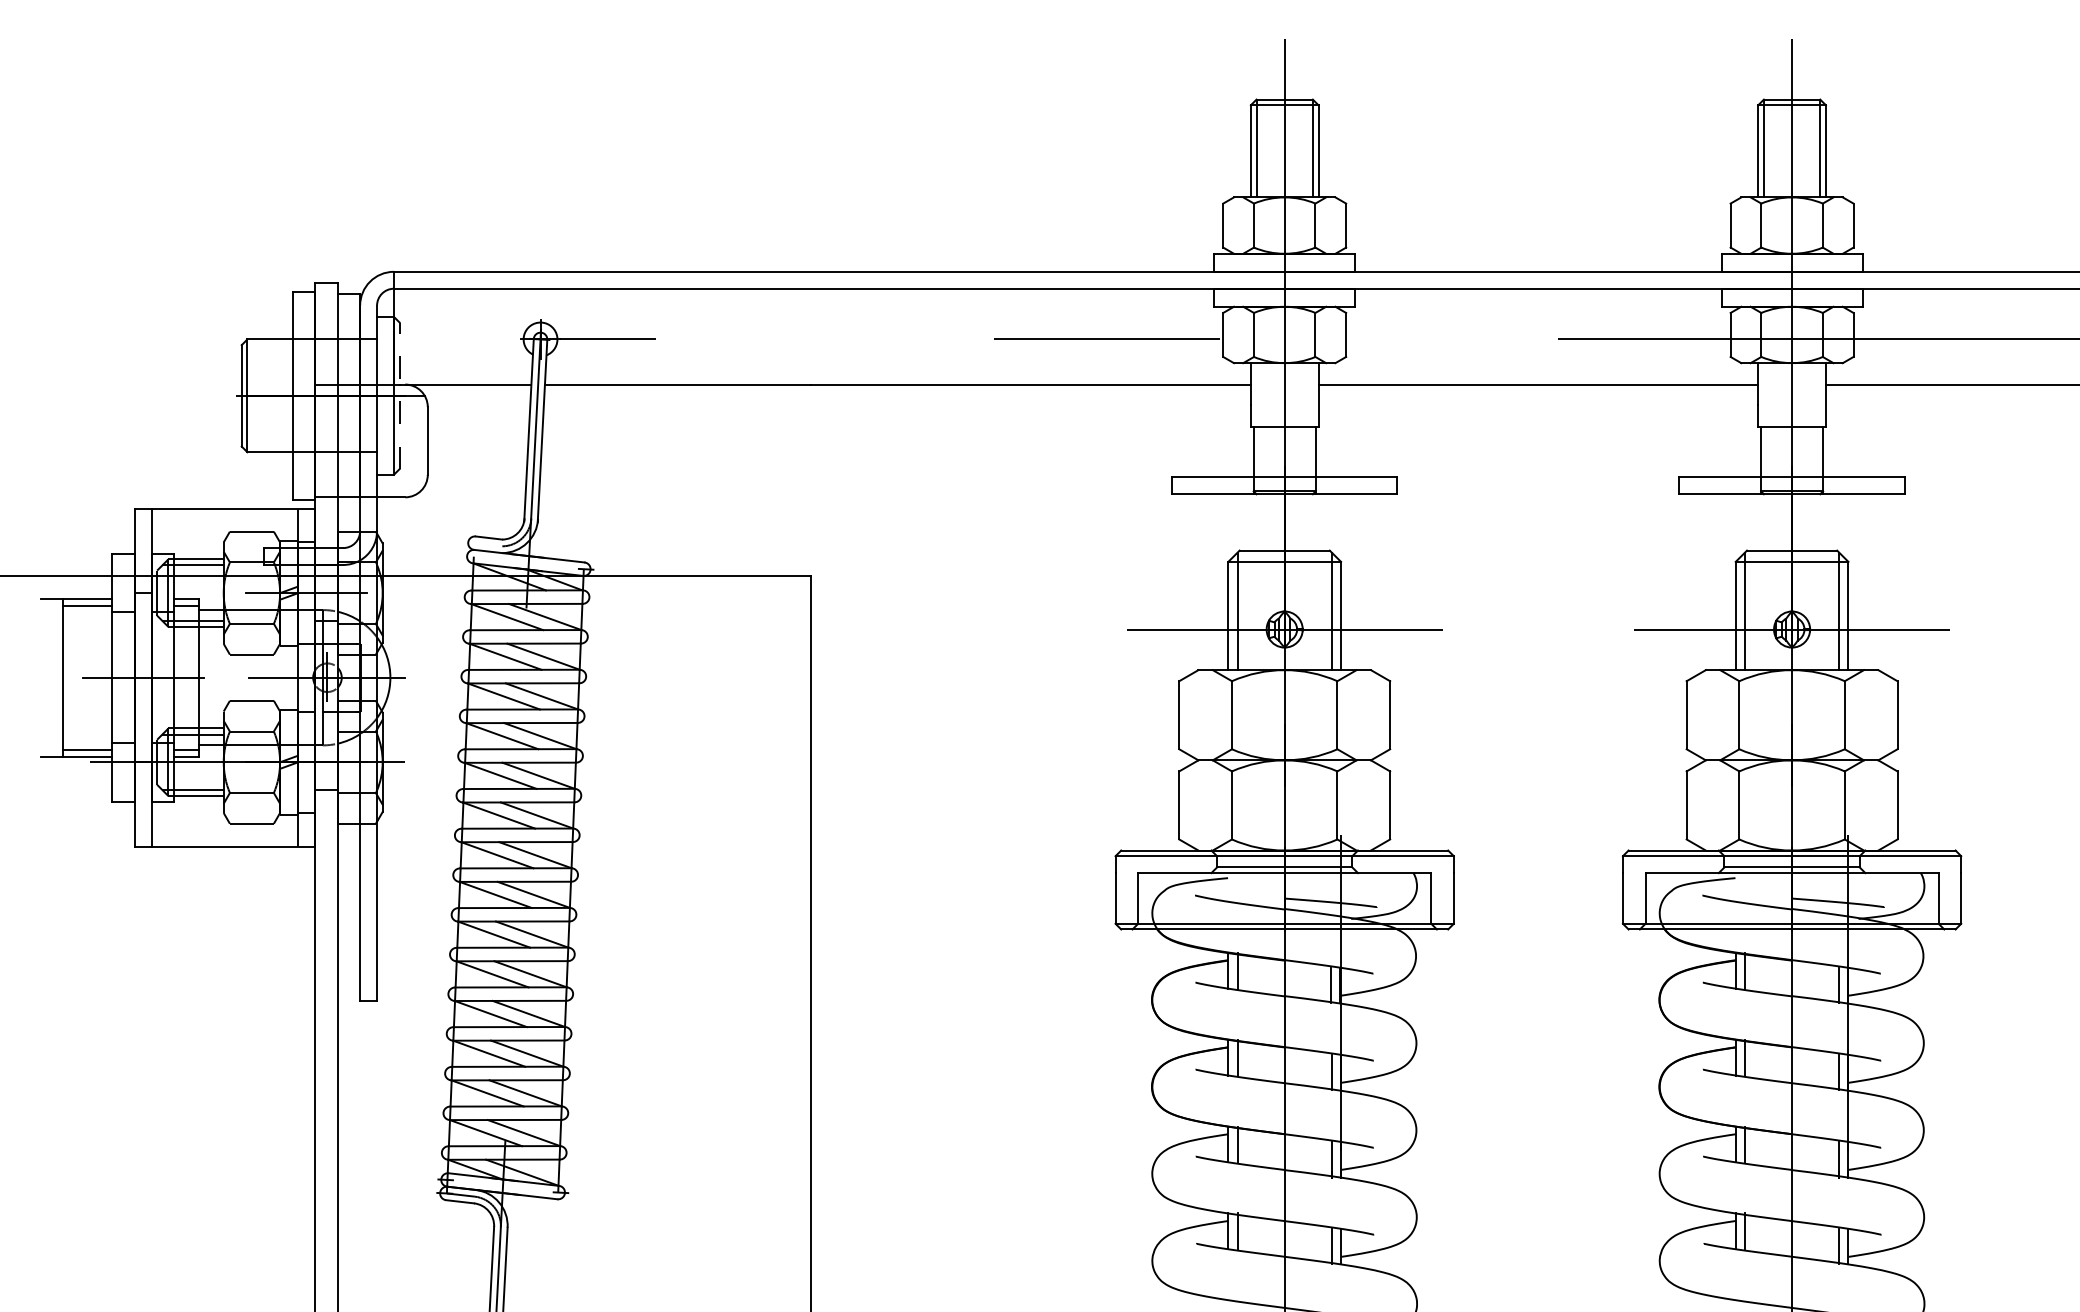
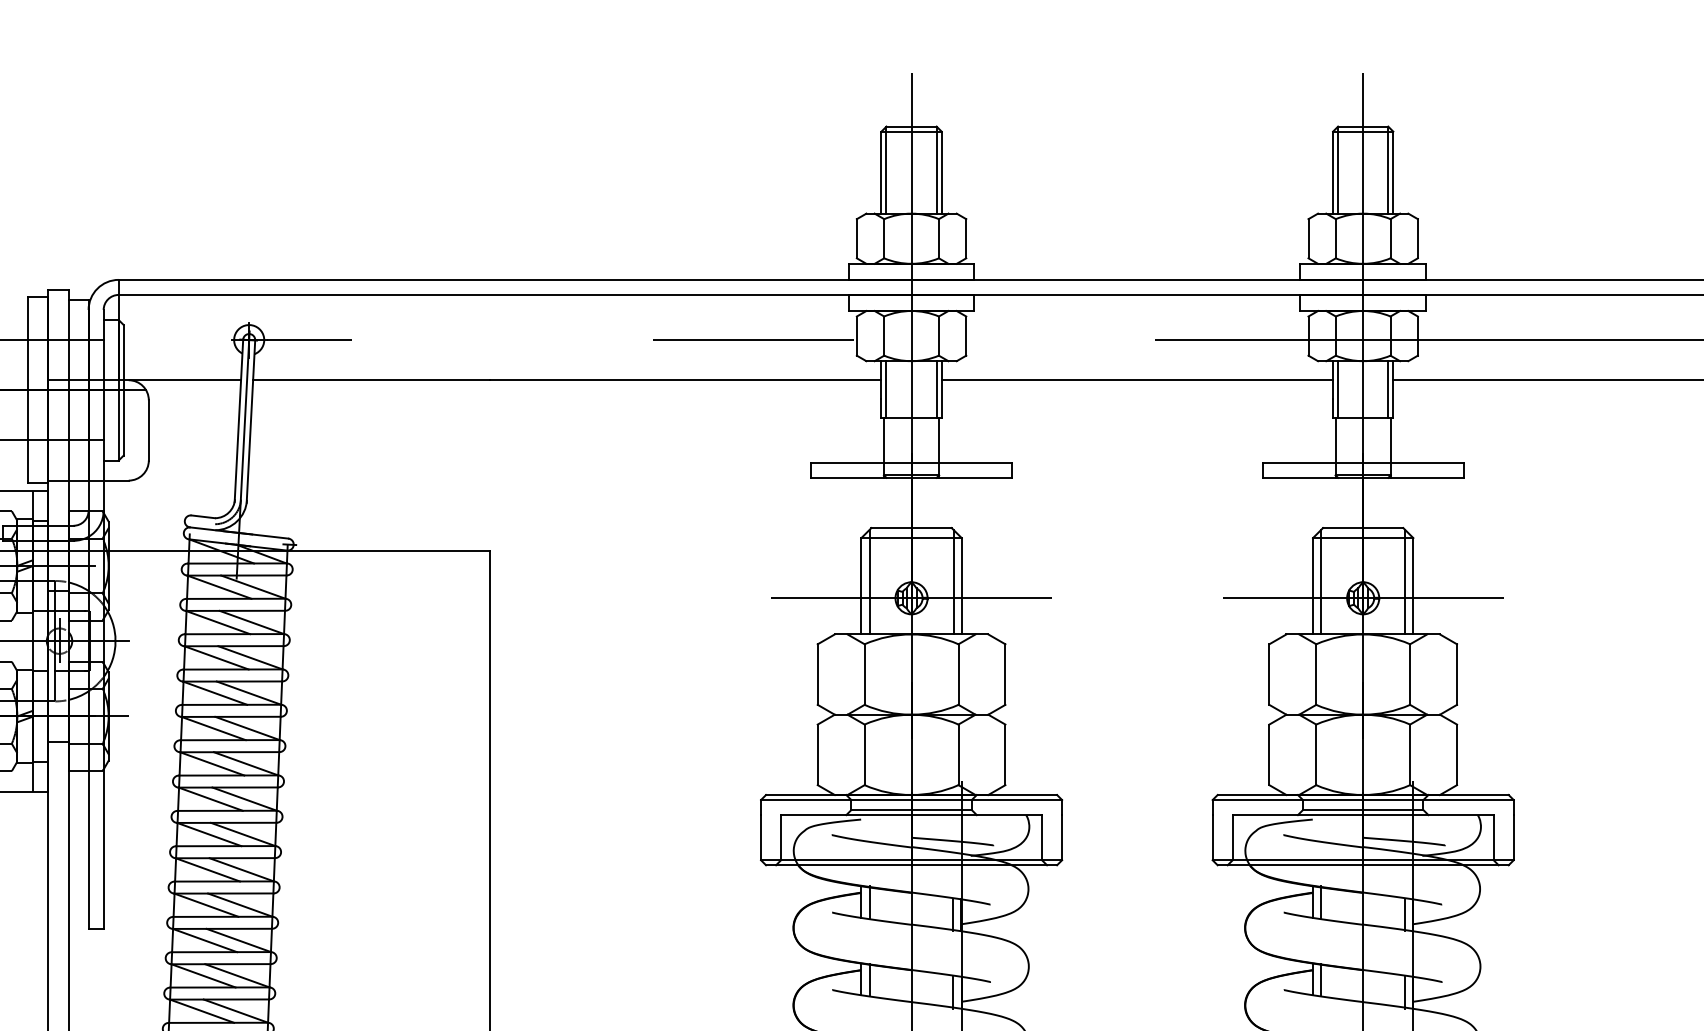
line: (1256, 394) -> (886, 389), added
line: (1312, 394) -> (936, 389), added
line: (1763, 394) -> (1337, 389), added
line: (1820, 394) -> (1388, 389), added
line: (399, 395) -> (123, 389), dashed -> solid

